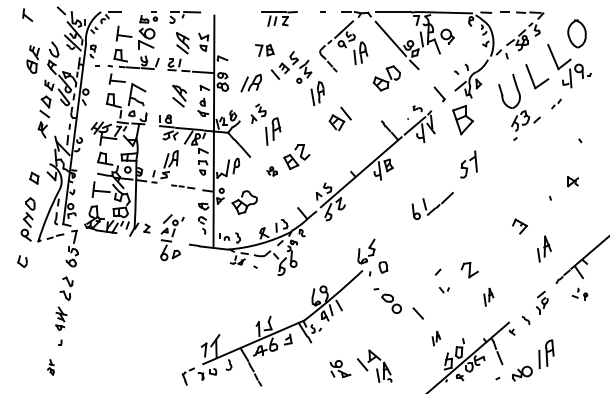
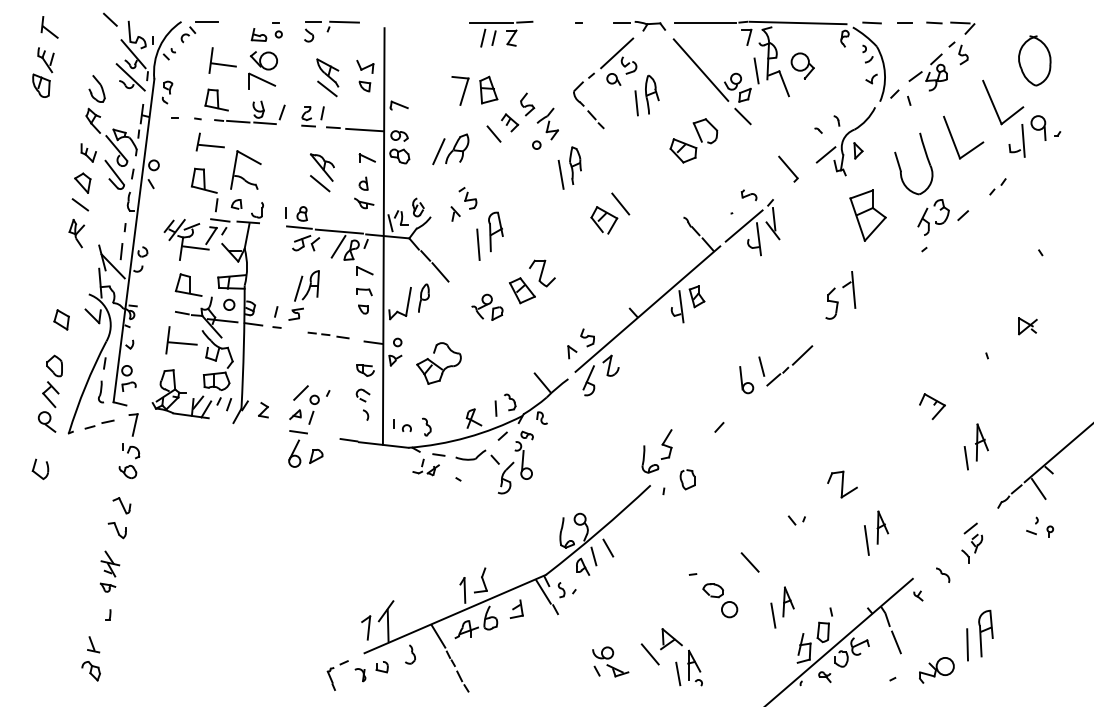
part: (264, 50) -> (474, 90), size x1.43
part: (32, 59) -> (42, 72), moved
part: (462, 120) -> (867, 216), moved
part: (271, 171) -> (486, 307), size x1.67
line: (437, 271) -> (718, 426), moved
part: (488, 297) -> (876, 533), size x1.43
part: (387, 300) -> (712, 594), moved
part: (436, 338) -> (782, 607), size x1.67
part: (50, 367) -> (90, 659), size x1.67

